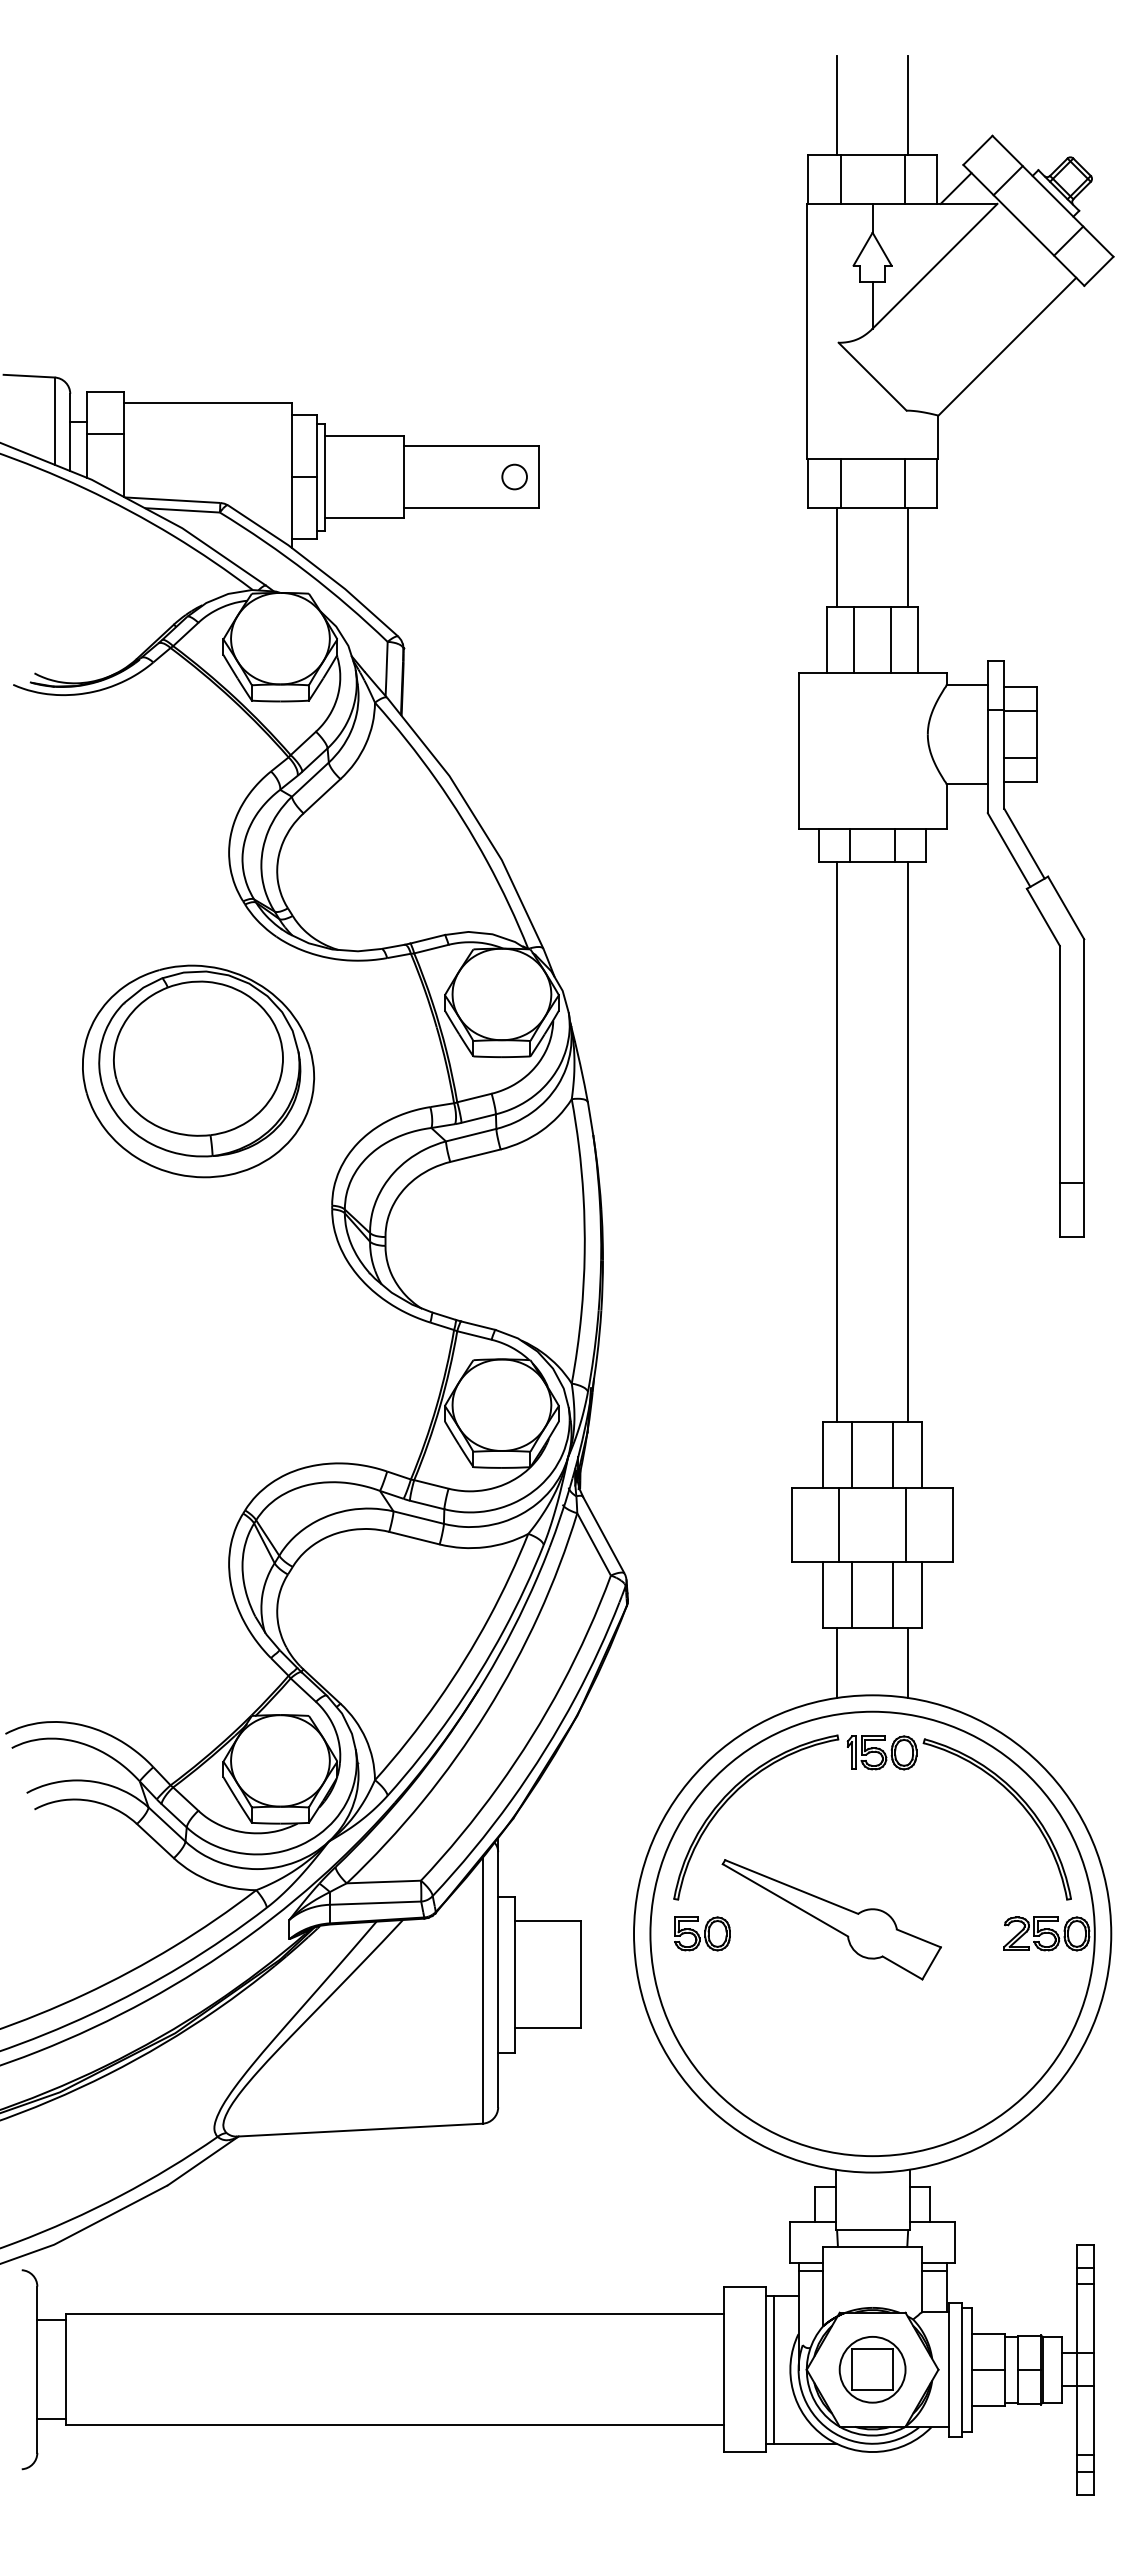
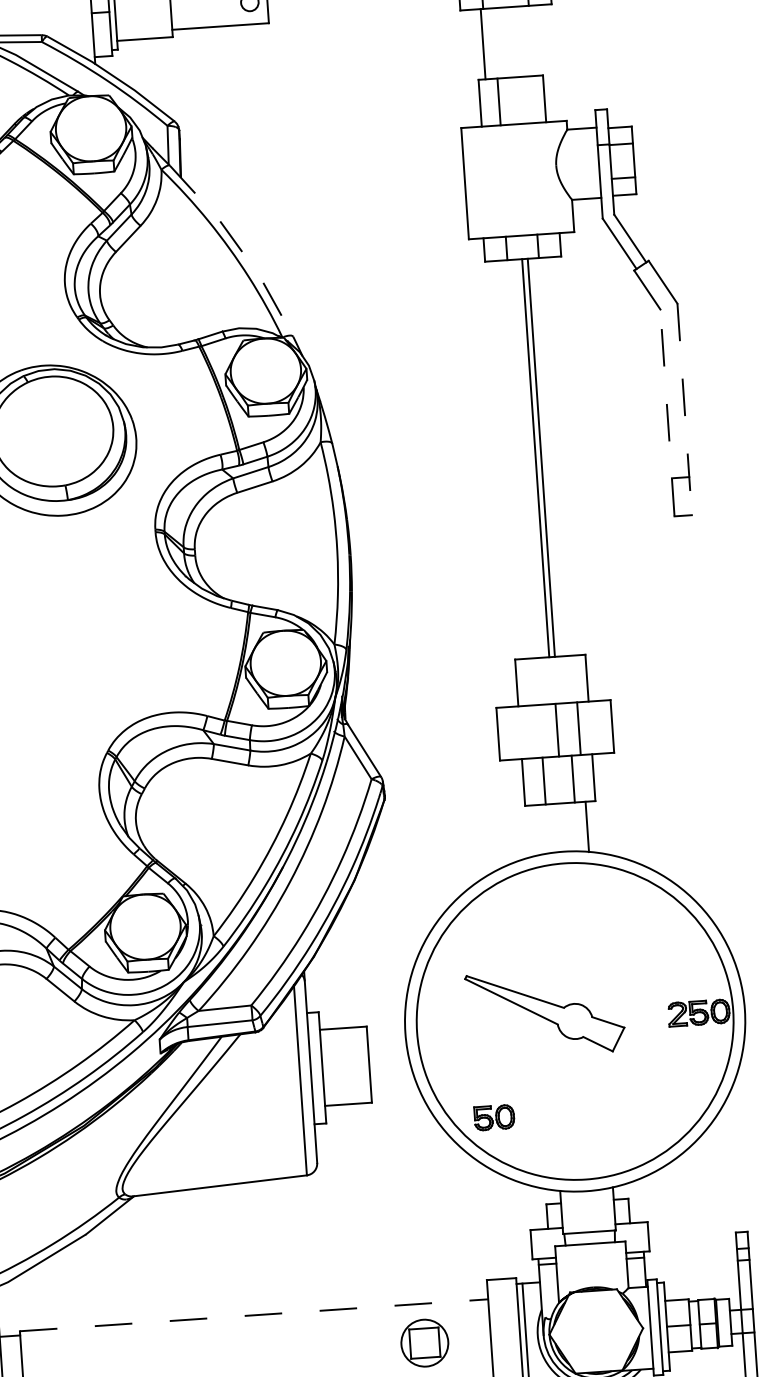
line: (908, 557) -> (533, 40), removed
line: (891, 639) -> (525, 99), removed
line: (475, 818) -> (238, 247), solid -> dashed
line: (1084, 1088) -> (684, 409), solid -> dashed
line: (1059, 1090) -> (667, 412), solid -> dashed
line: (837, 1141) -> (541, 457), moved
line: (908, 1141) -> (535, 457), moved
line: (852, 1454) -> (537, 681), removed
line: (893, 1454) -> (566, 679), removed
line: (839, 1524) -> (557, 730), moved
line: (837, 1662) -> (537, 830), removed
part: (872, 1770) -> (567, 905), removed
part: (702, 1933) -> (494, 1117), moved
line: (395, 2314) -> (254, 1315), solid -> dashed
part: (872, 2369) -> (424, 1342), moved

